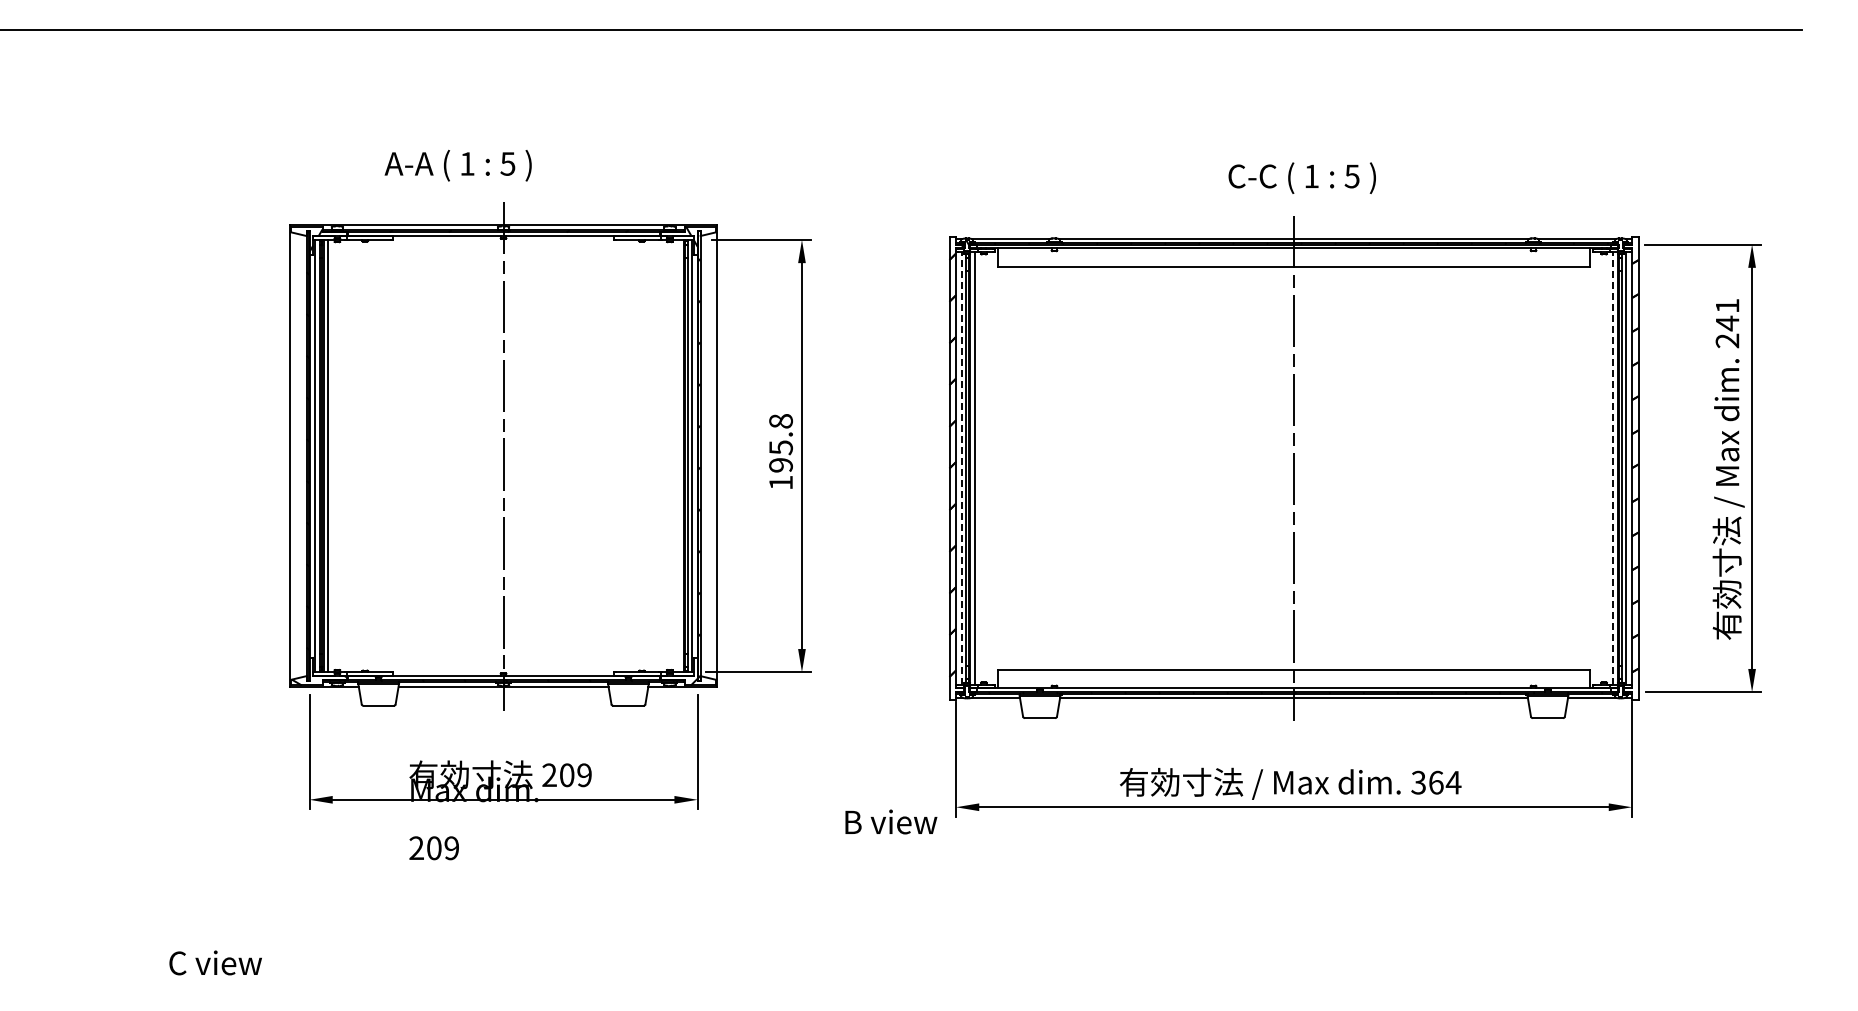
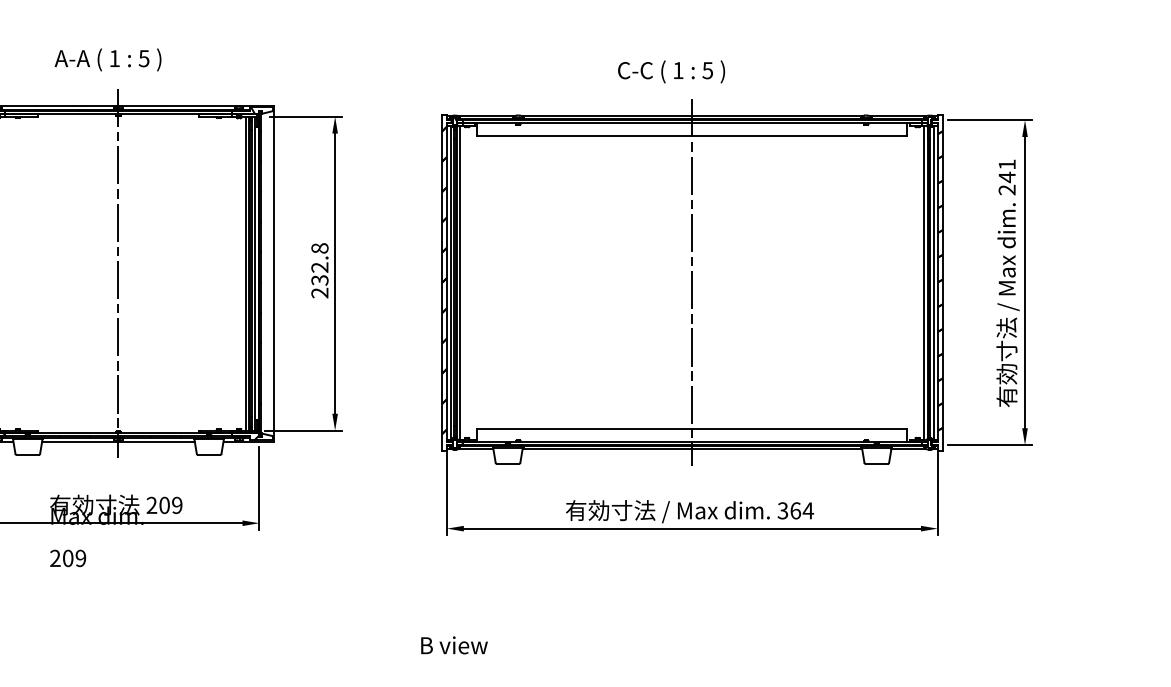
text: (457, 165) -> (107, 59), moved
text: (1301, 177) -> (670, 71), moved
line: (679, 455) -> (246, 273), added
text: (780, 465) -> (319, 280), 195.8 -> 232.8
line: (961, 467) -> (450, 281), dashed -> solid
line: (1613, 467) -> (924, 281), dashed -> solid
text: (891, 821) -> (454, 645), moved

